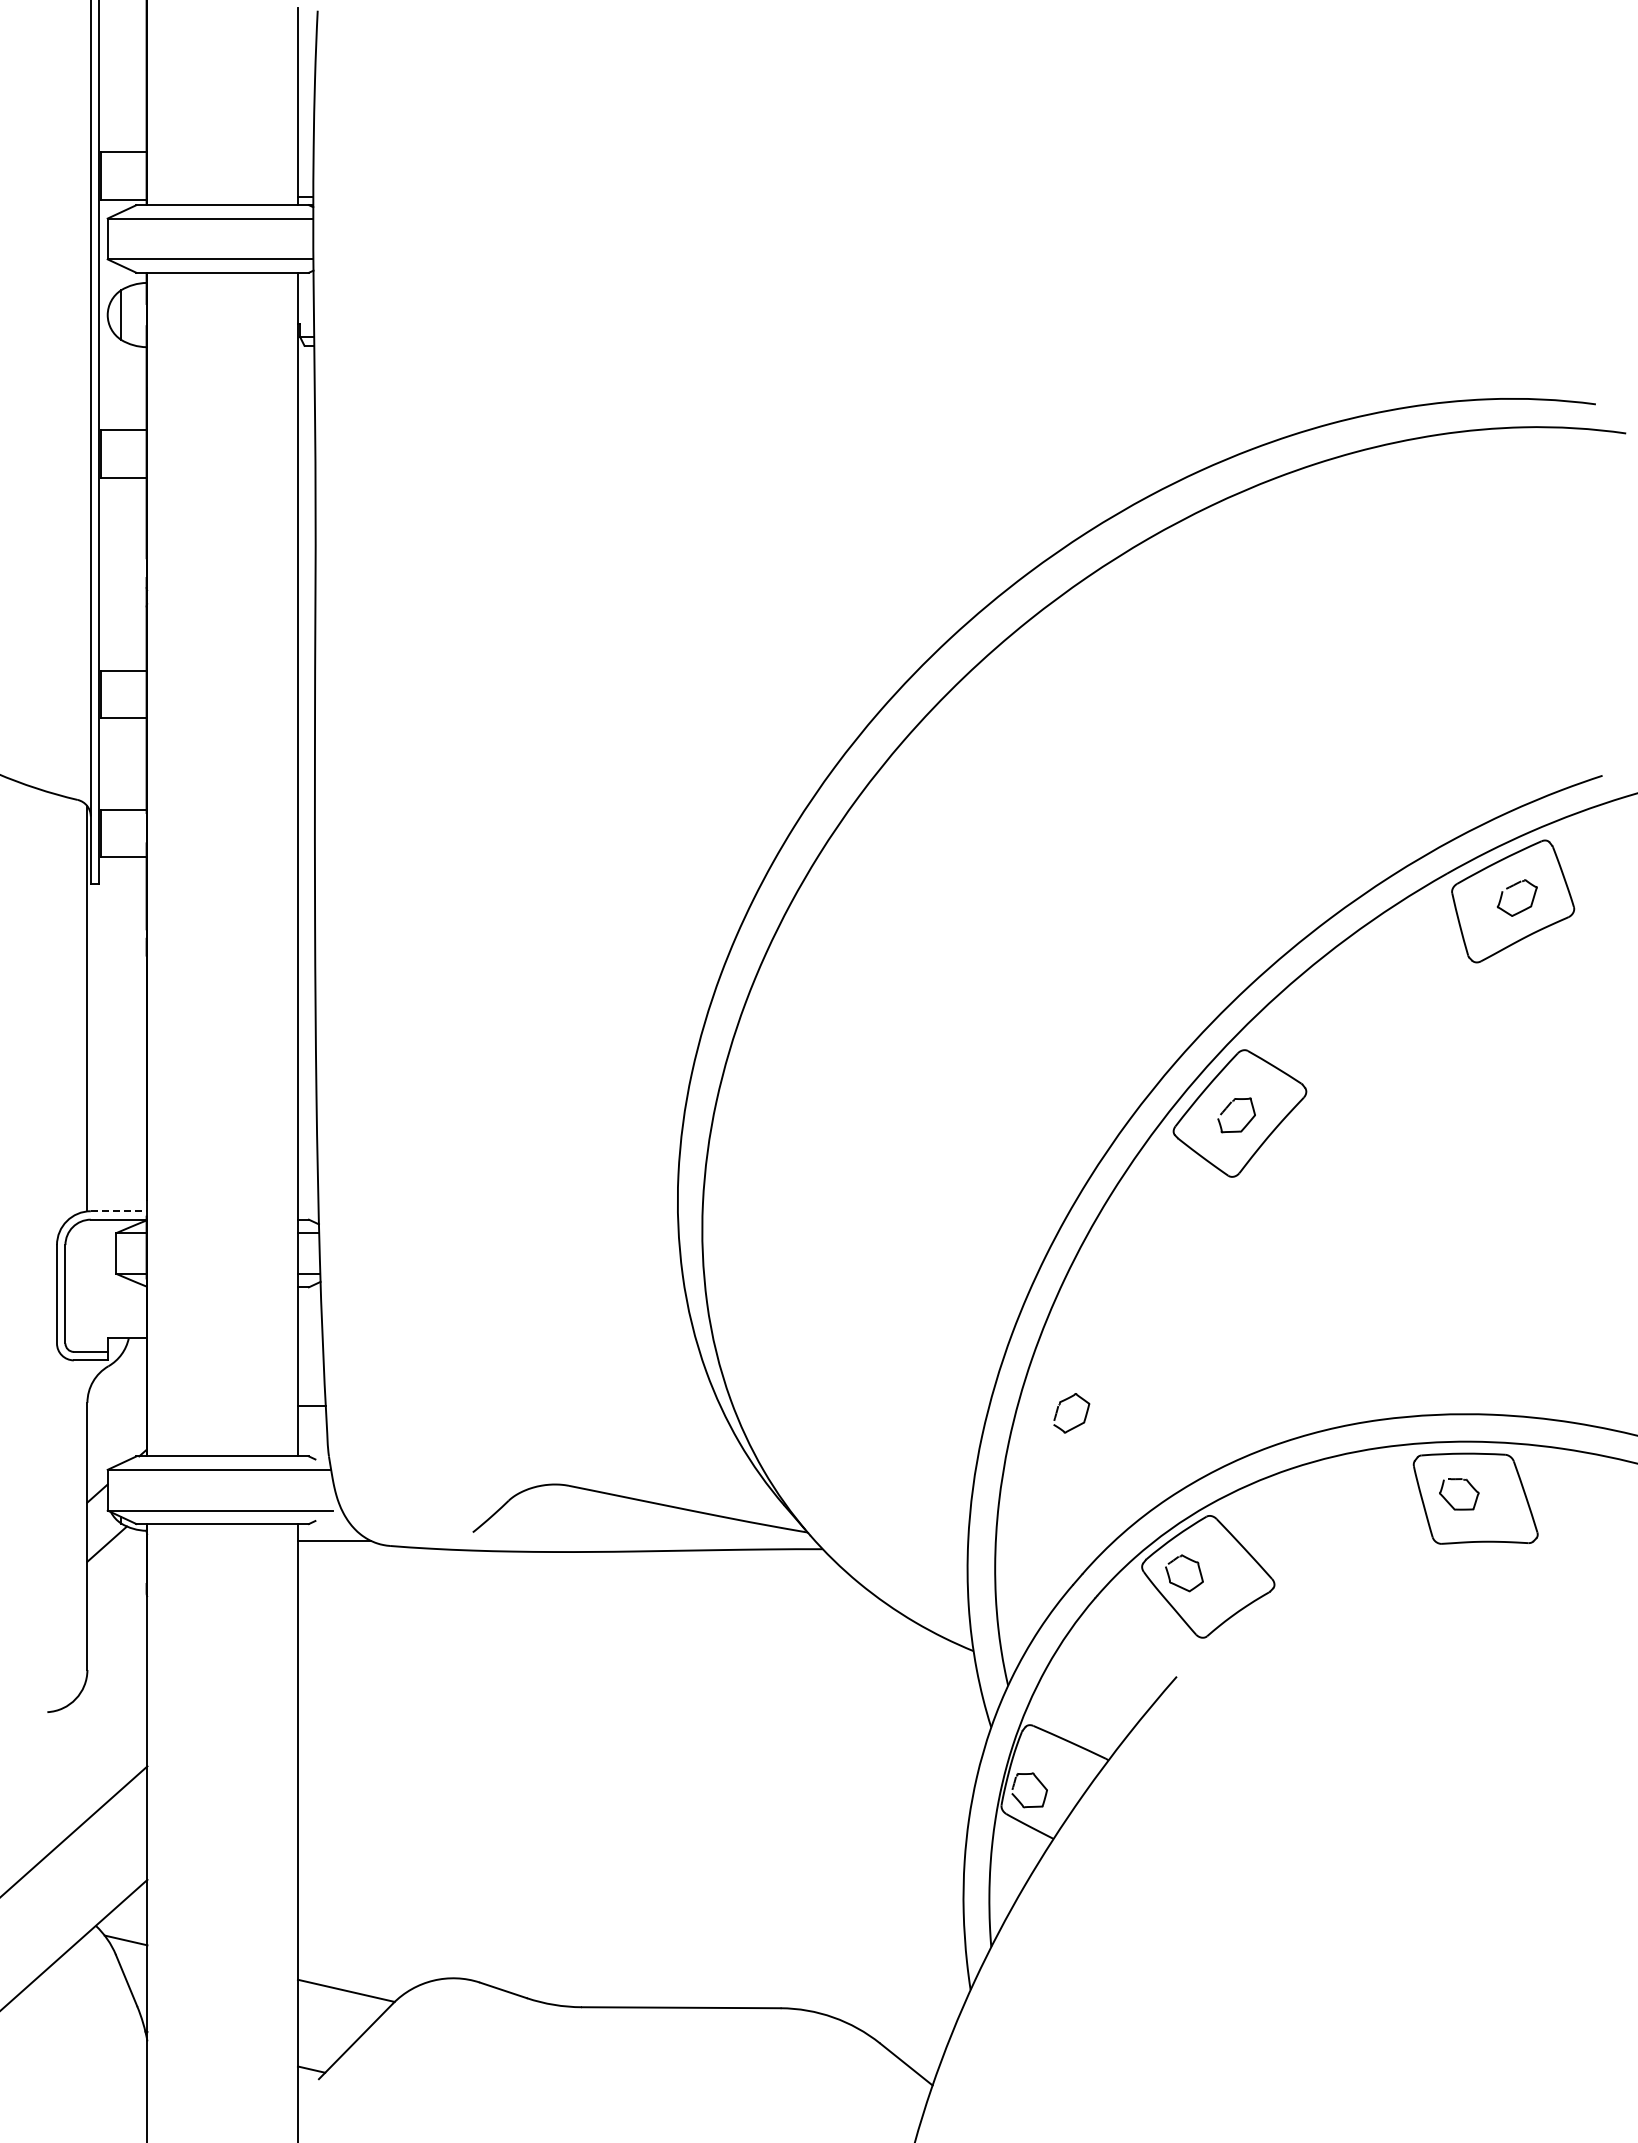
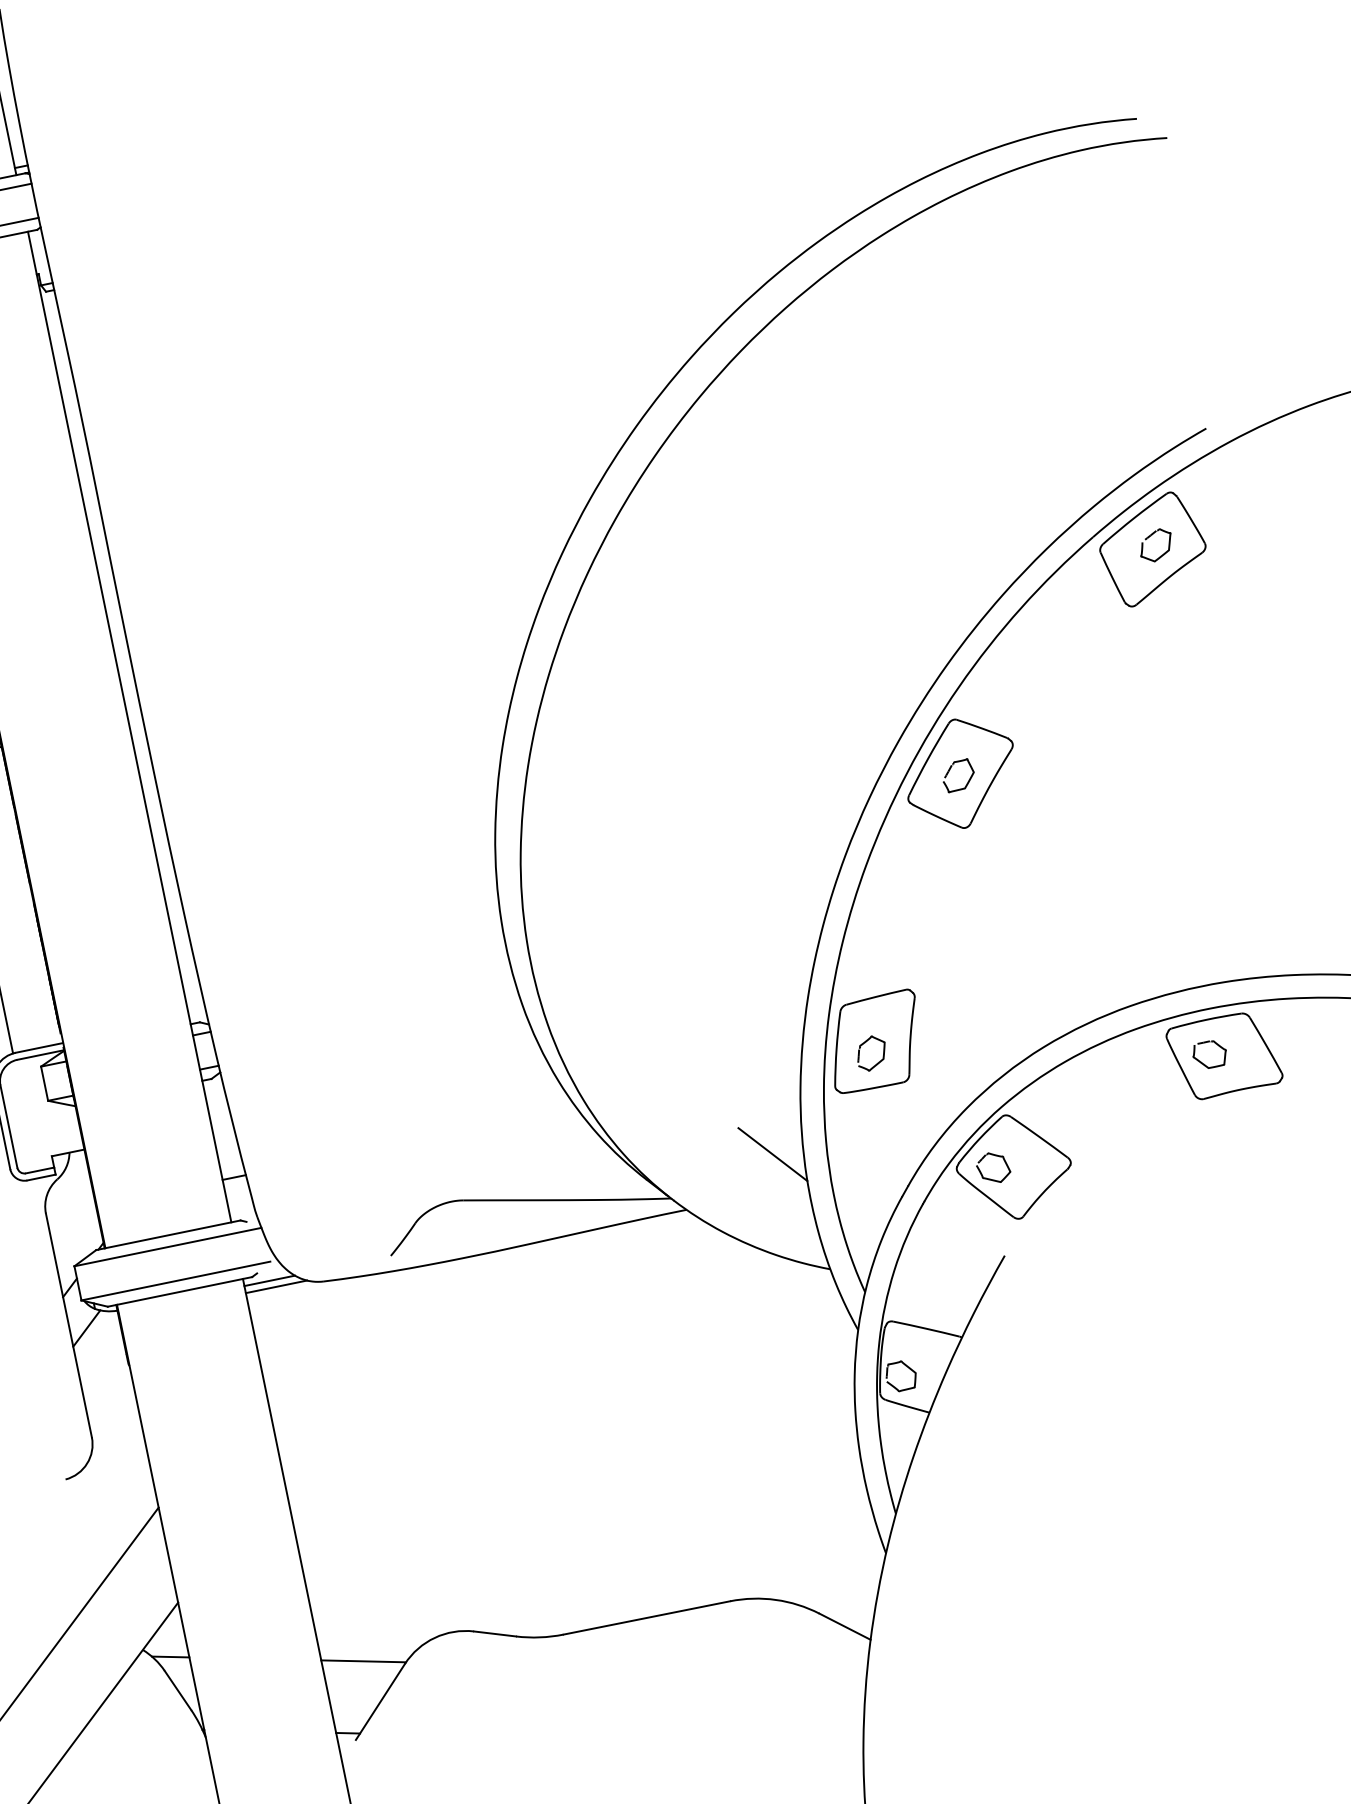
line: (118, 1211) -> (39, 1048), dashed -> solid
part: (1078, 1400) -> (875, 1041), added
line: (934, 1505) -> (772, 1154), added
line: (327, 1532) -> (269, 1280), added

